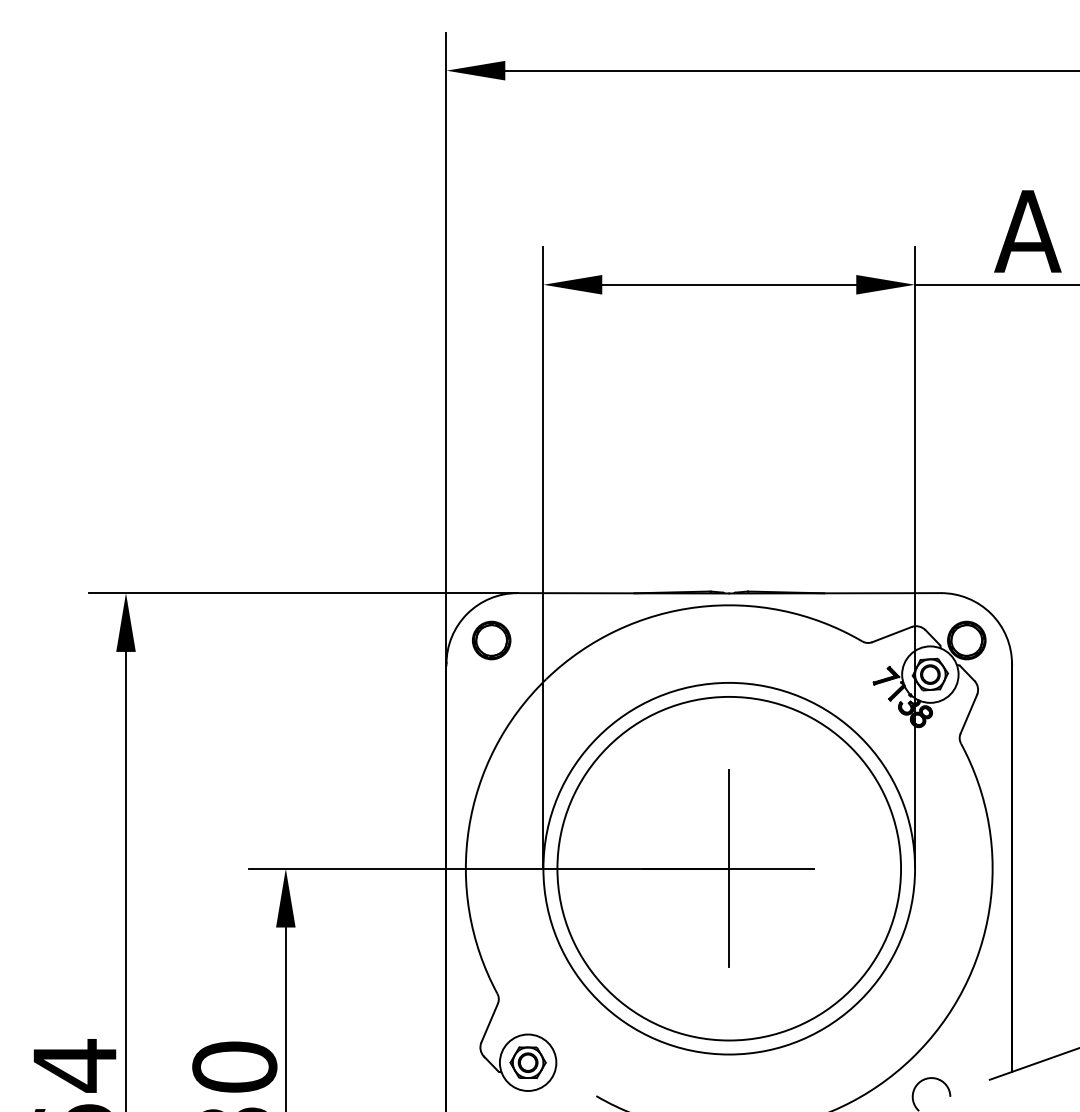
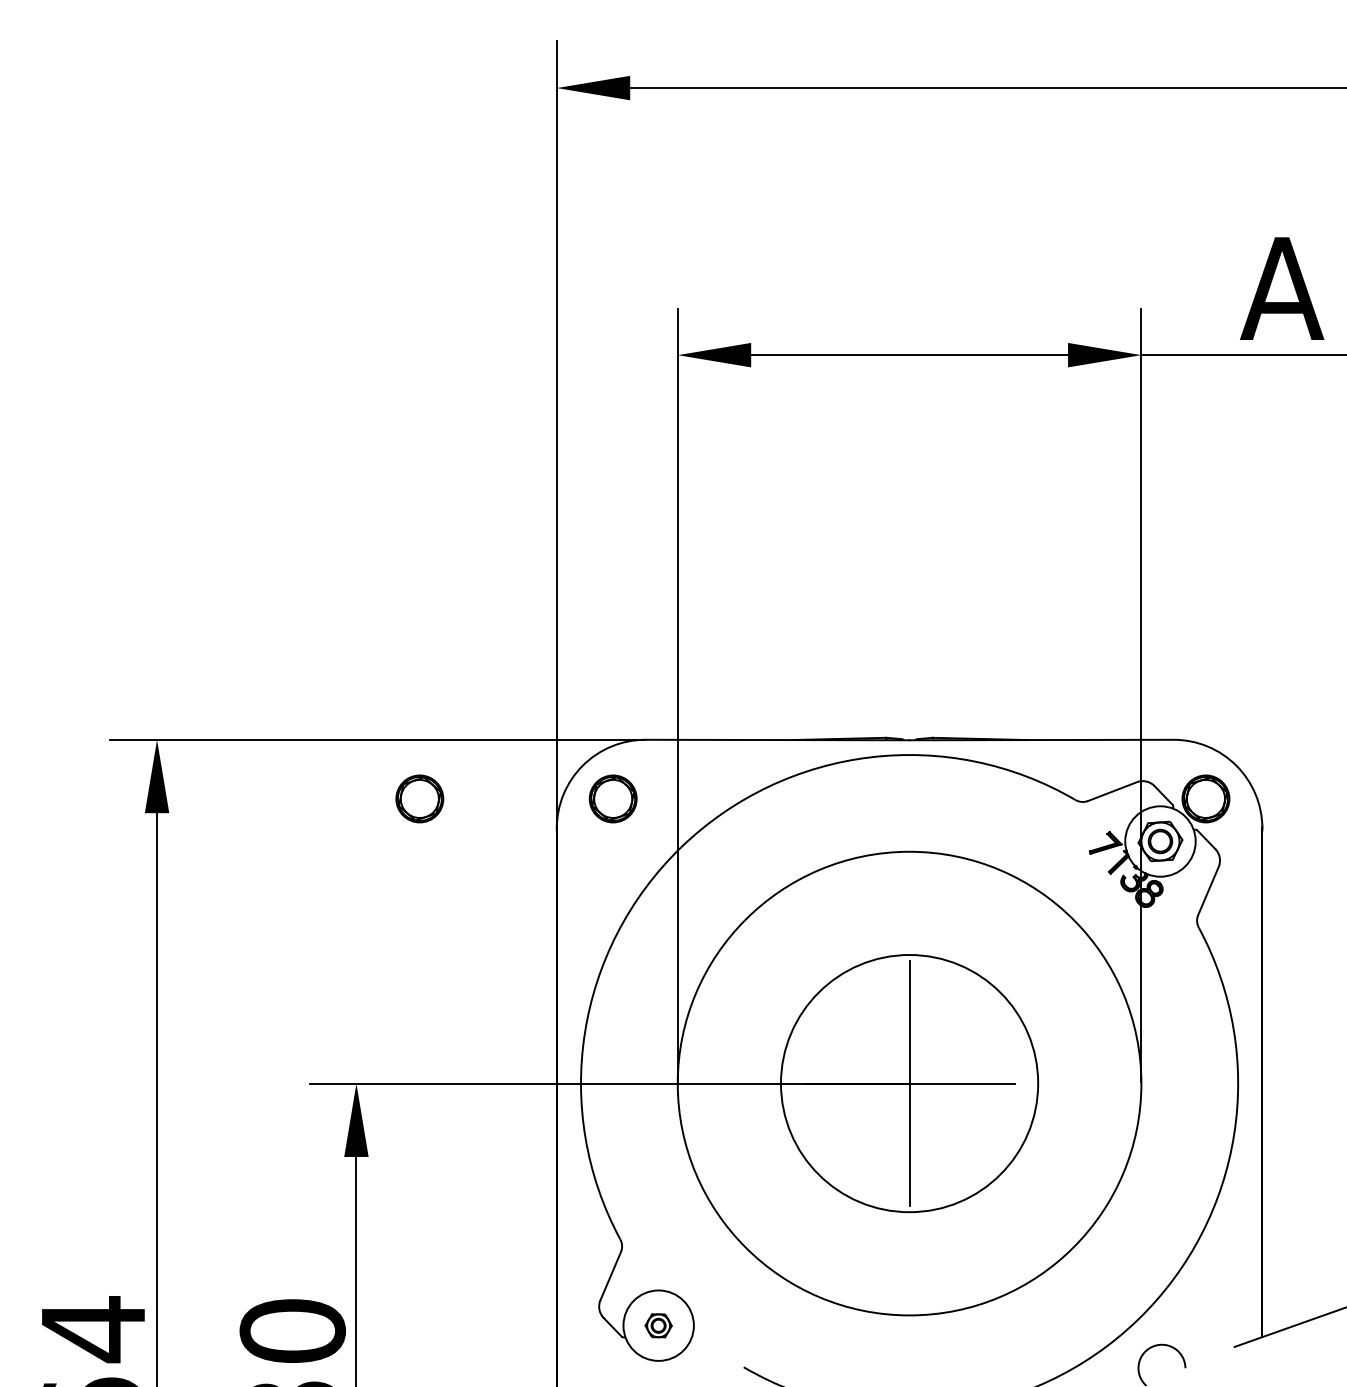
part: (336, 640) -> (419, 798), added
circle: (729, 868) -> (909, 1083), size x0.6
part: (527, 1062) -> (657, 1325), size x0.6

